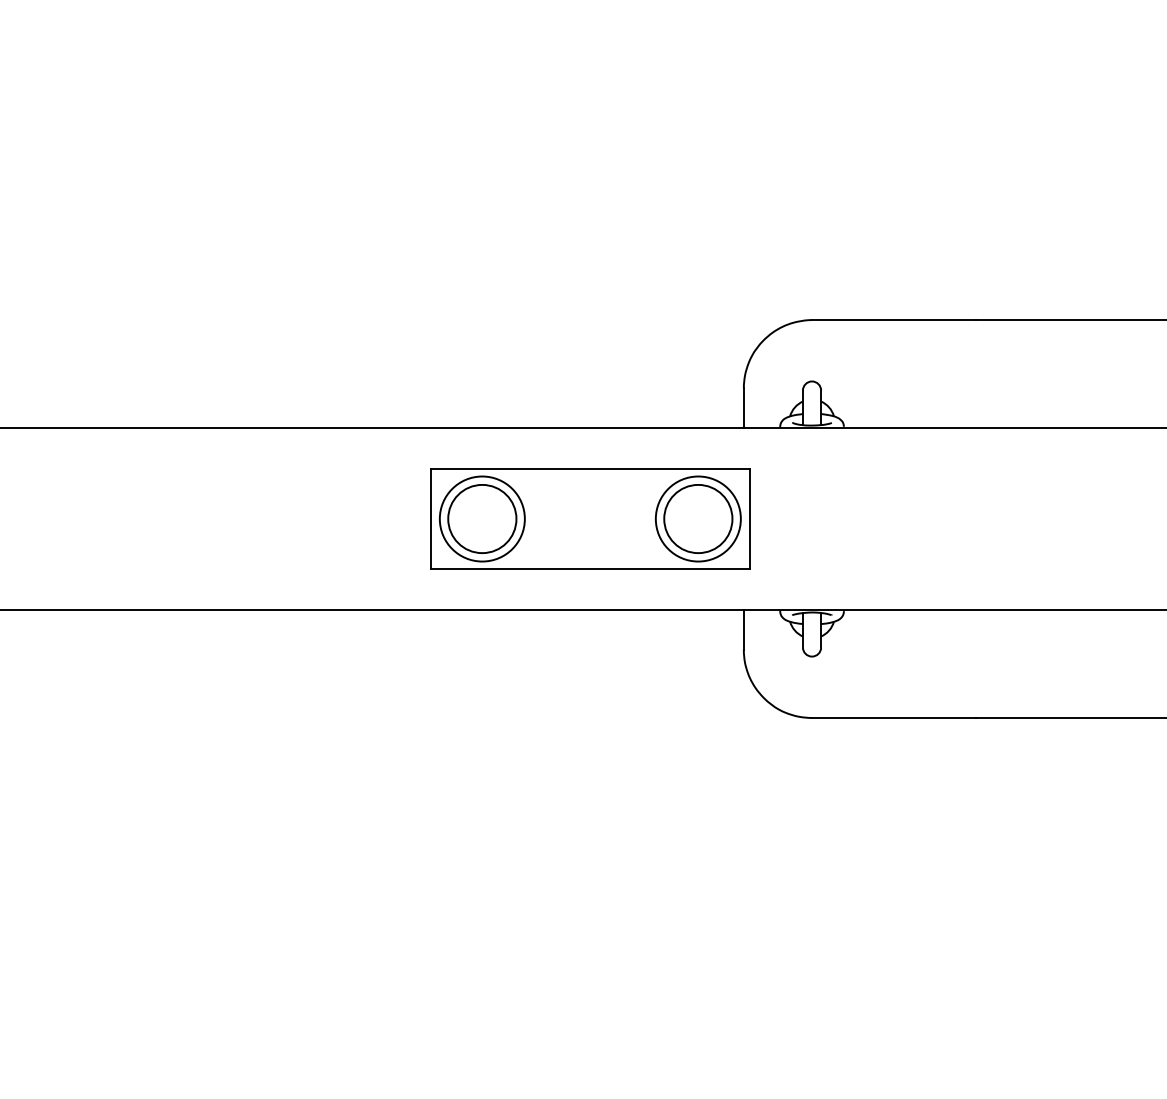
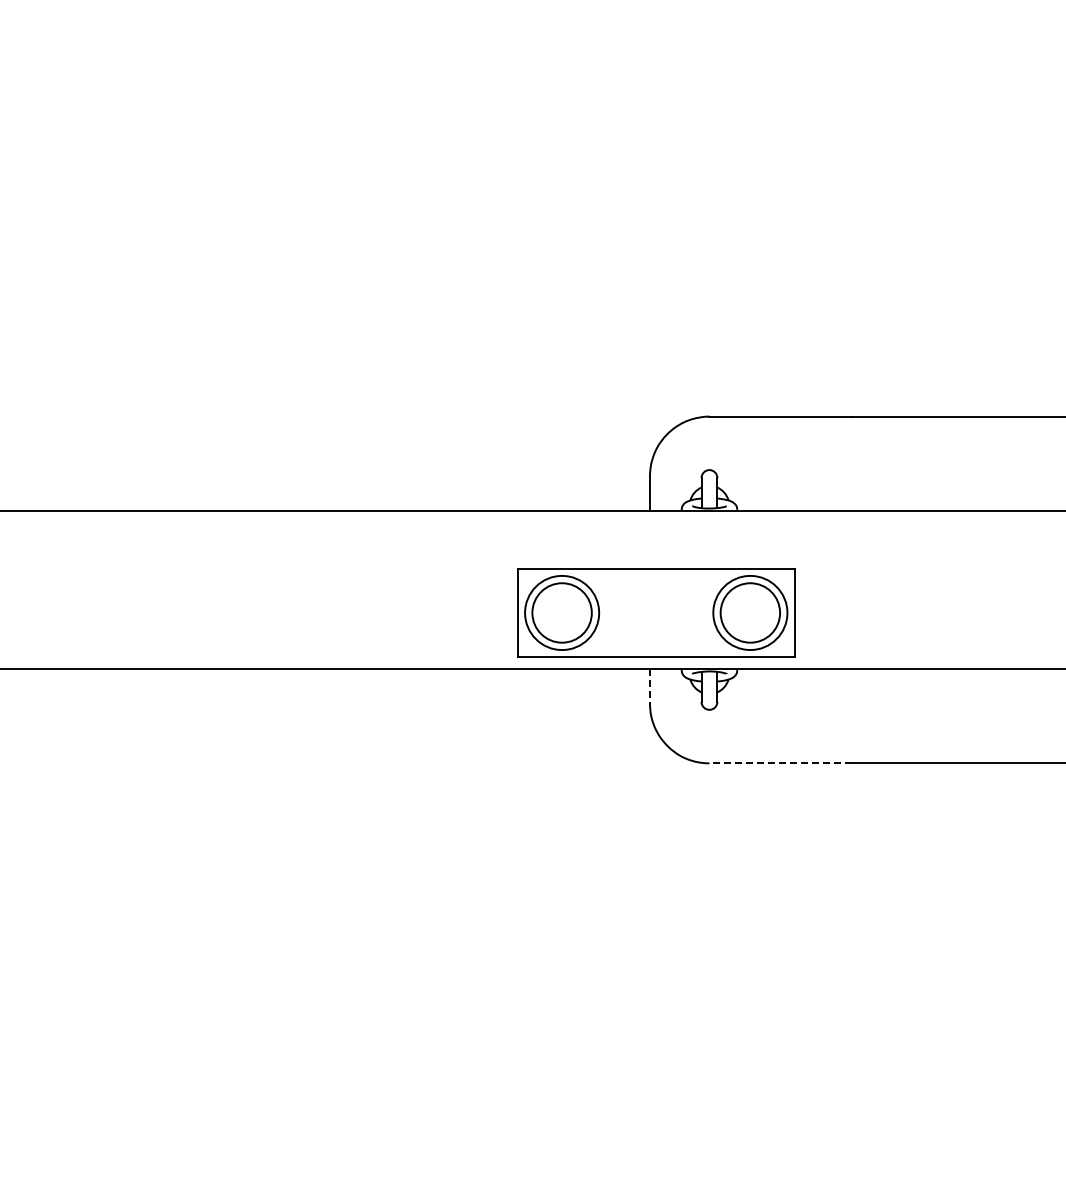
part: (590, 518) -> (656, 612), moved
line: (744, 630) -> (650, 687), solid -> dashed
line: (893, 718) -> (780, 763), solid -> dashed

